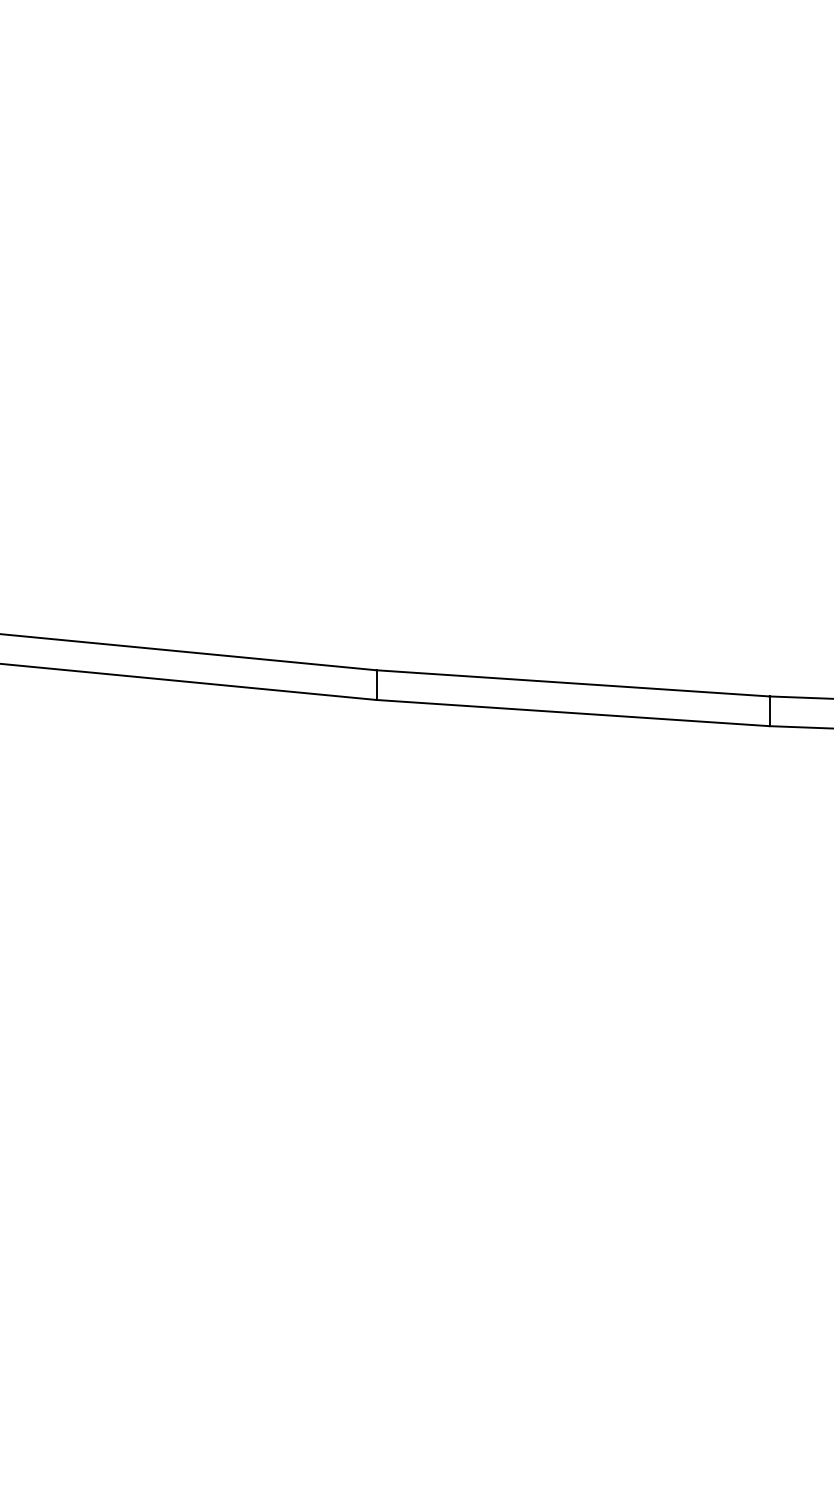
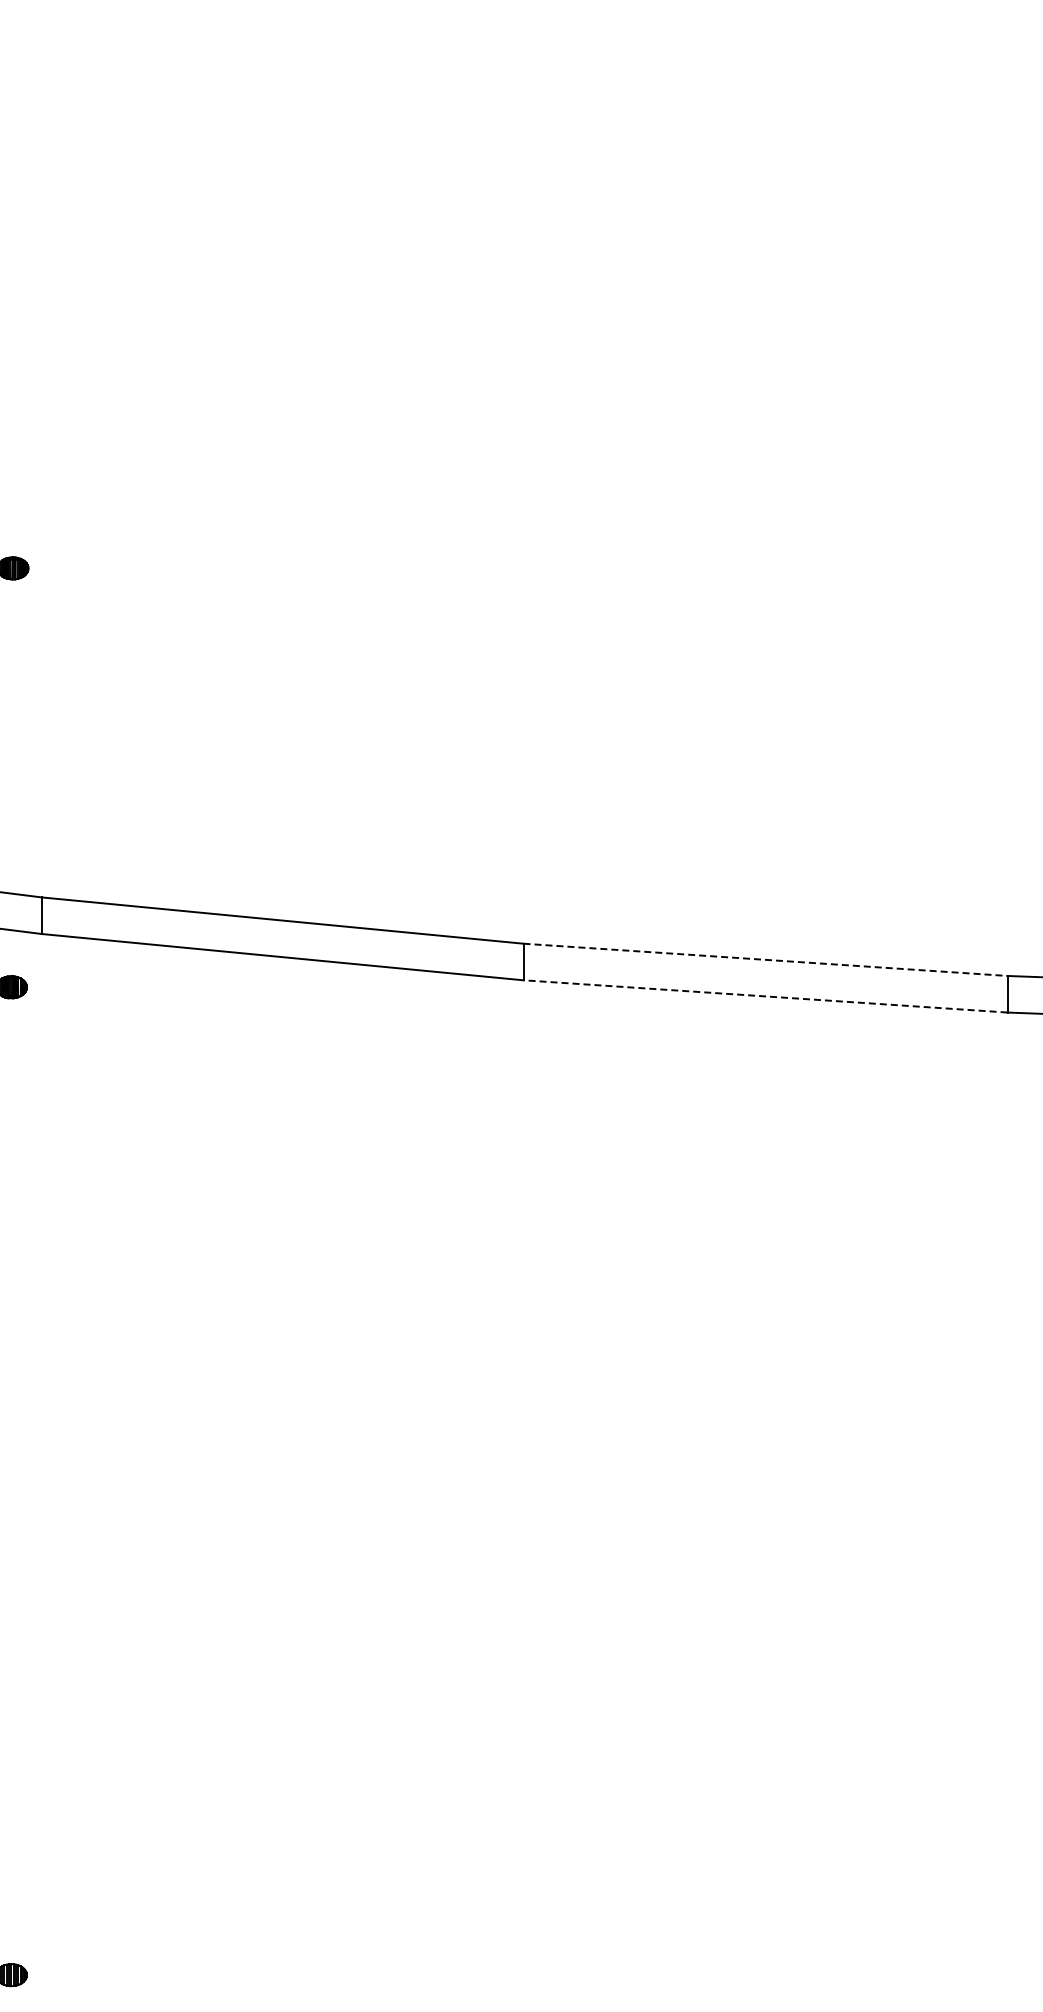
line: (572, 683) -> (765, 959), solid -> dashed
line: (572, 713) -> (765, 996), solid -> dashed

